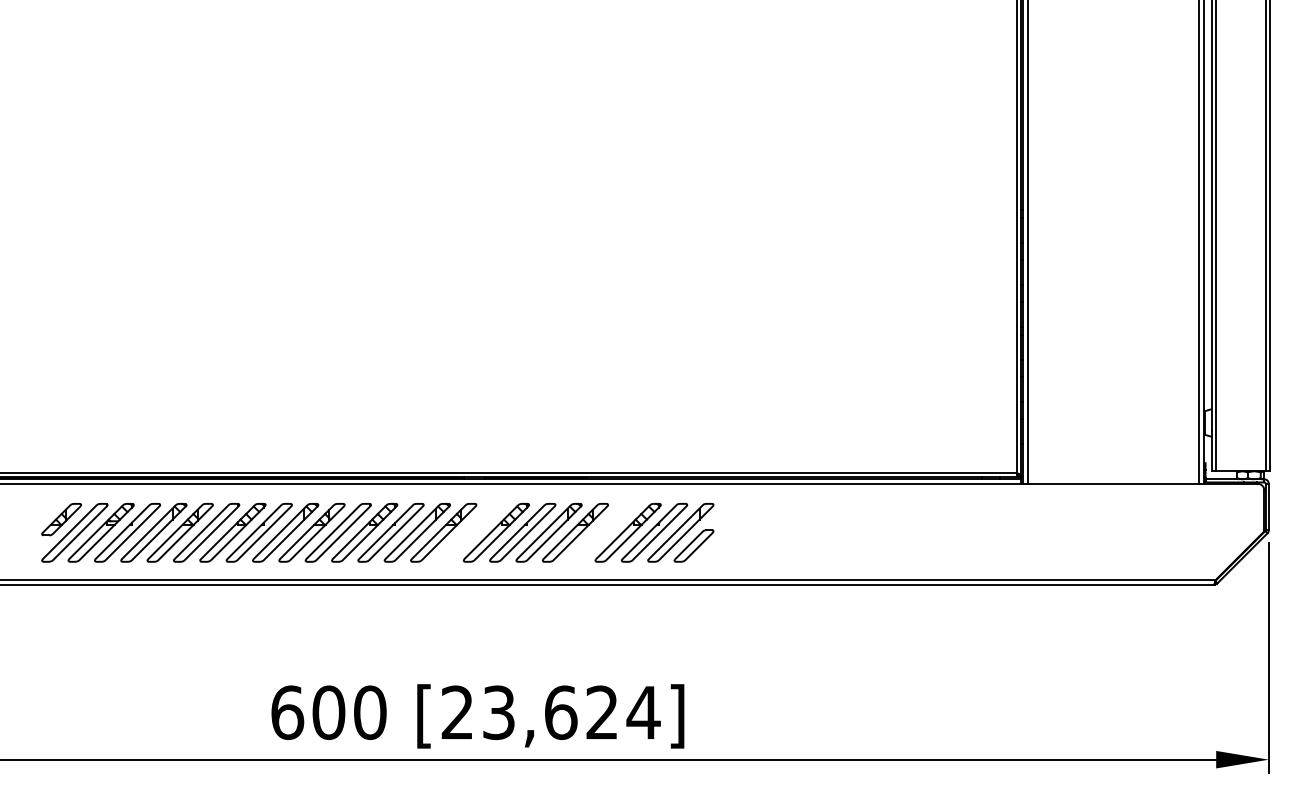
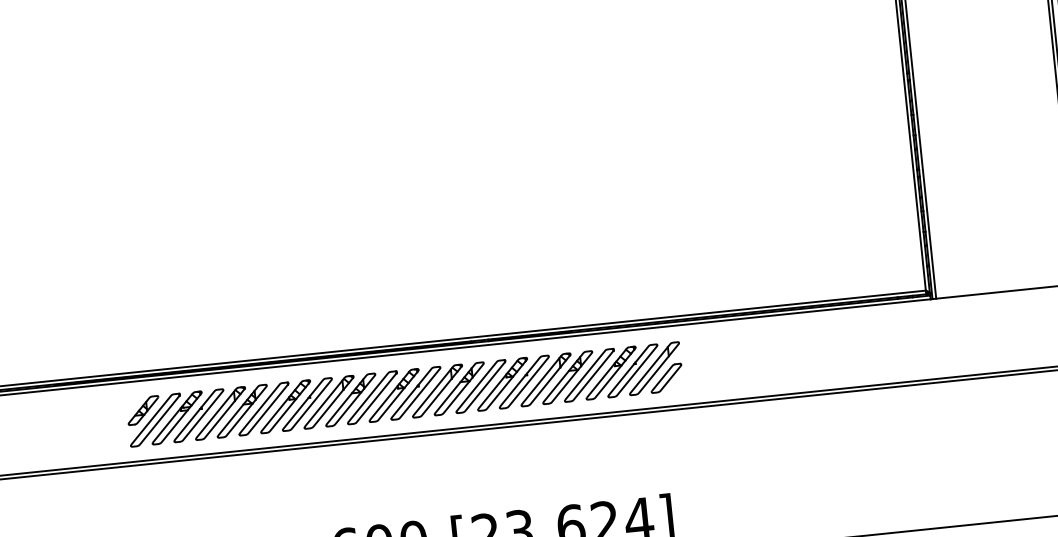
part: (469, 532) -> (480, 386), added
part: (601, 532) -> (589, 375), added

